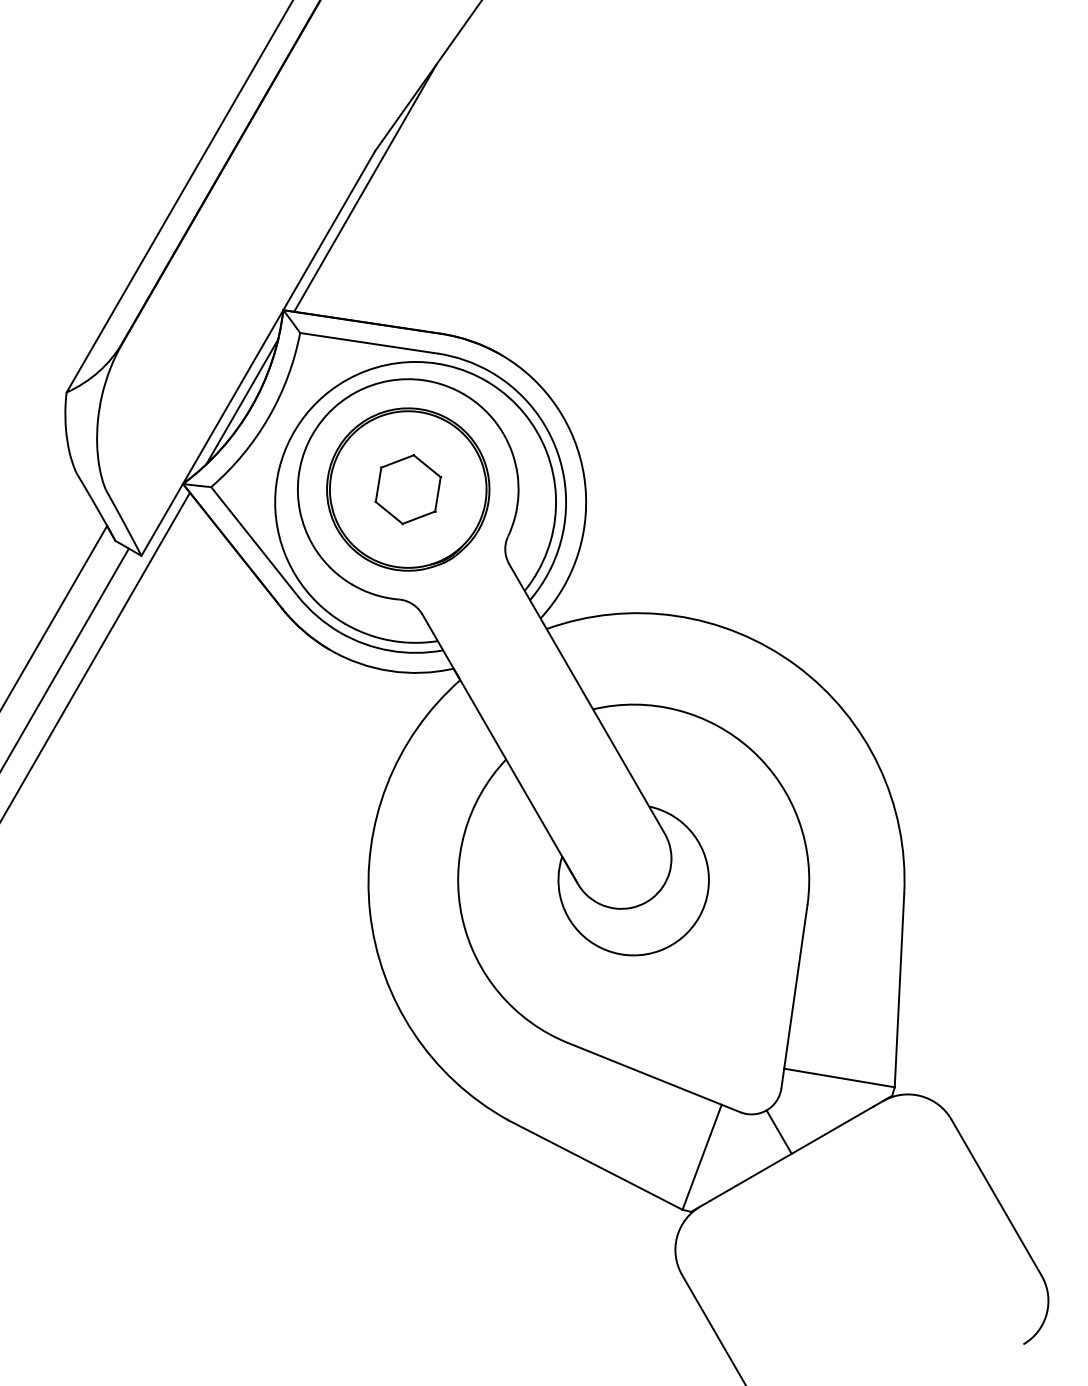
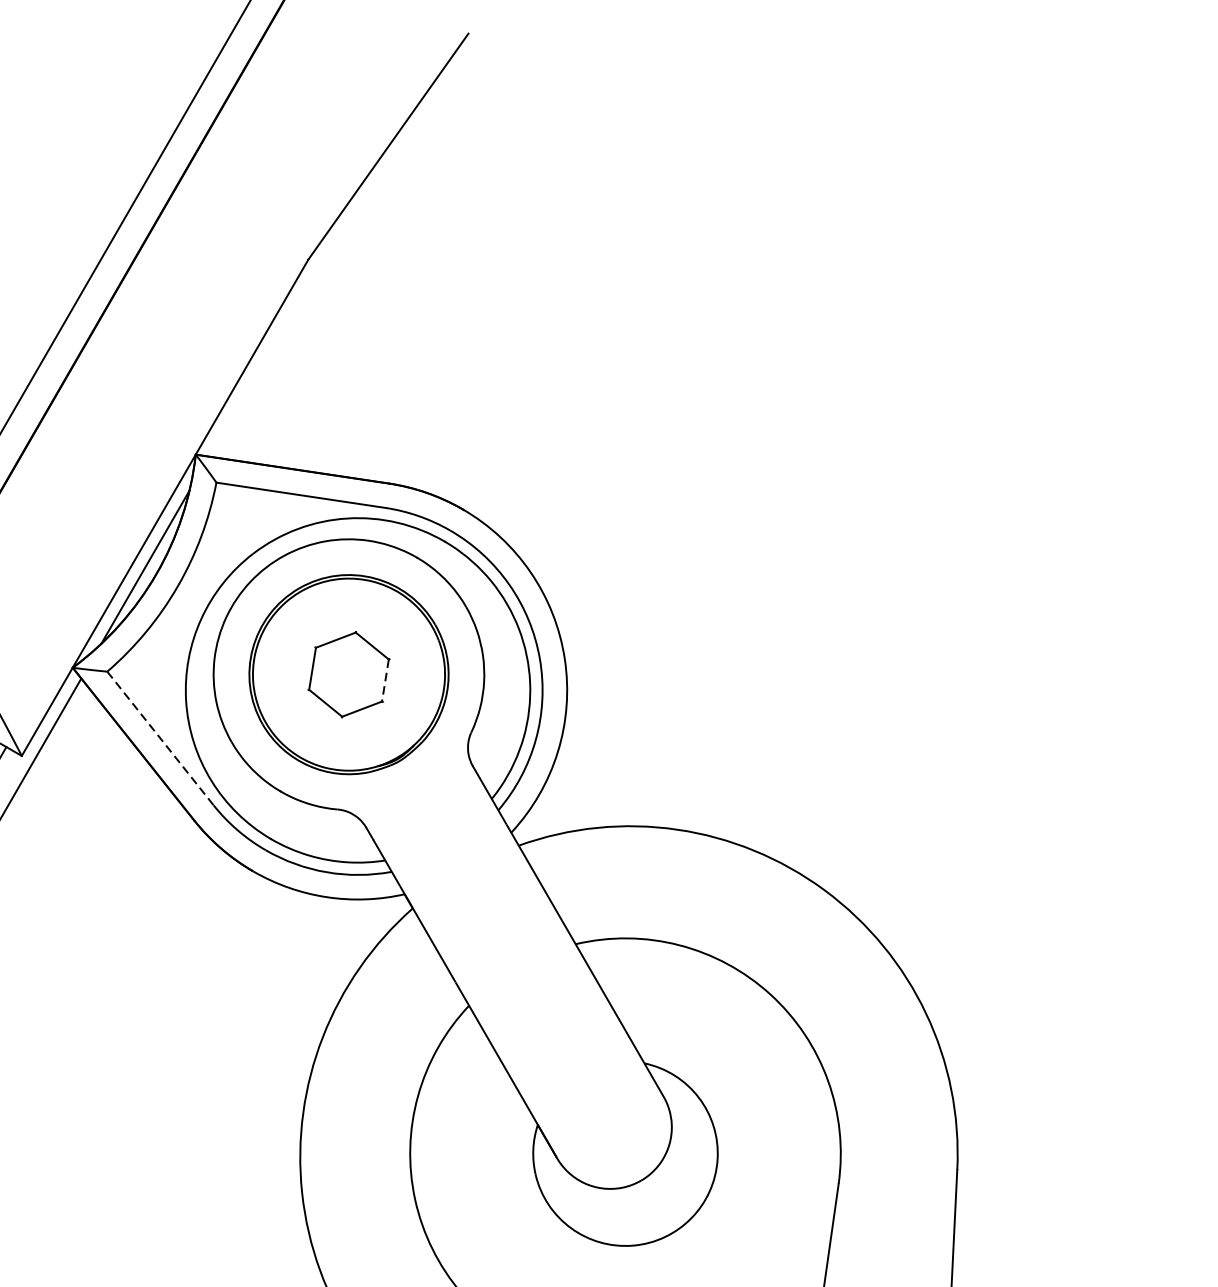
line: (365, 187) -> (296, 304), removed
line: (437, 494) -> (384, 680), solid -> dashed
line: (254, 541) -> (160, 738), solid -> dashed

